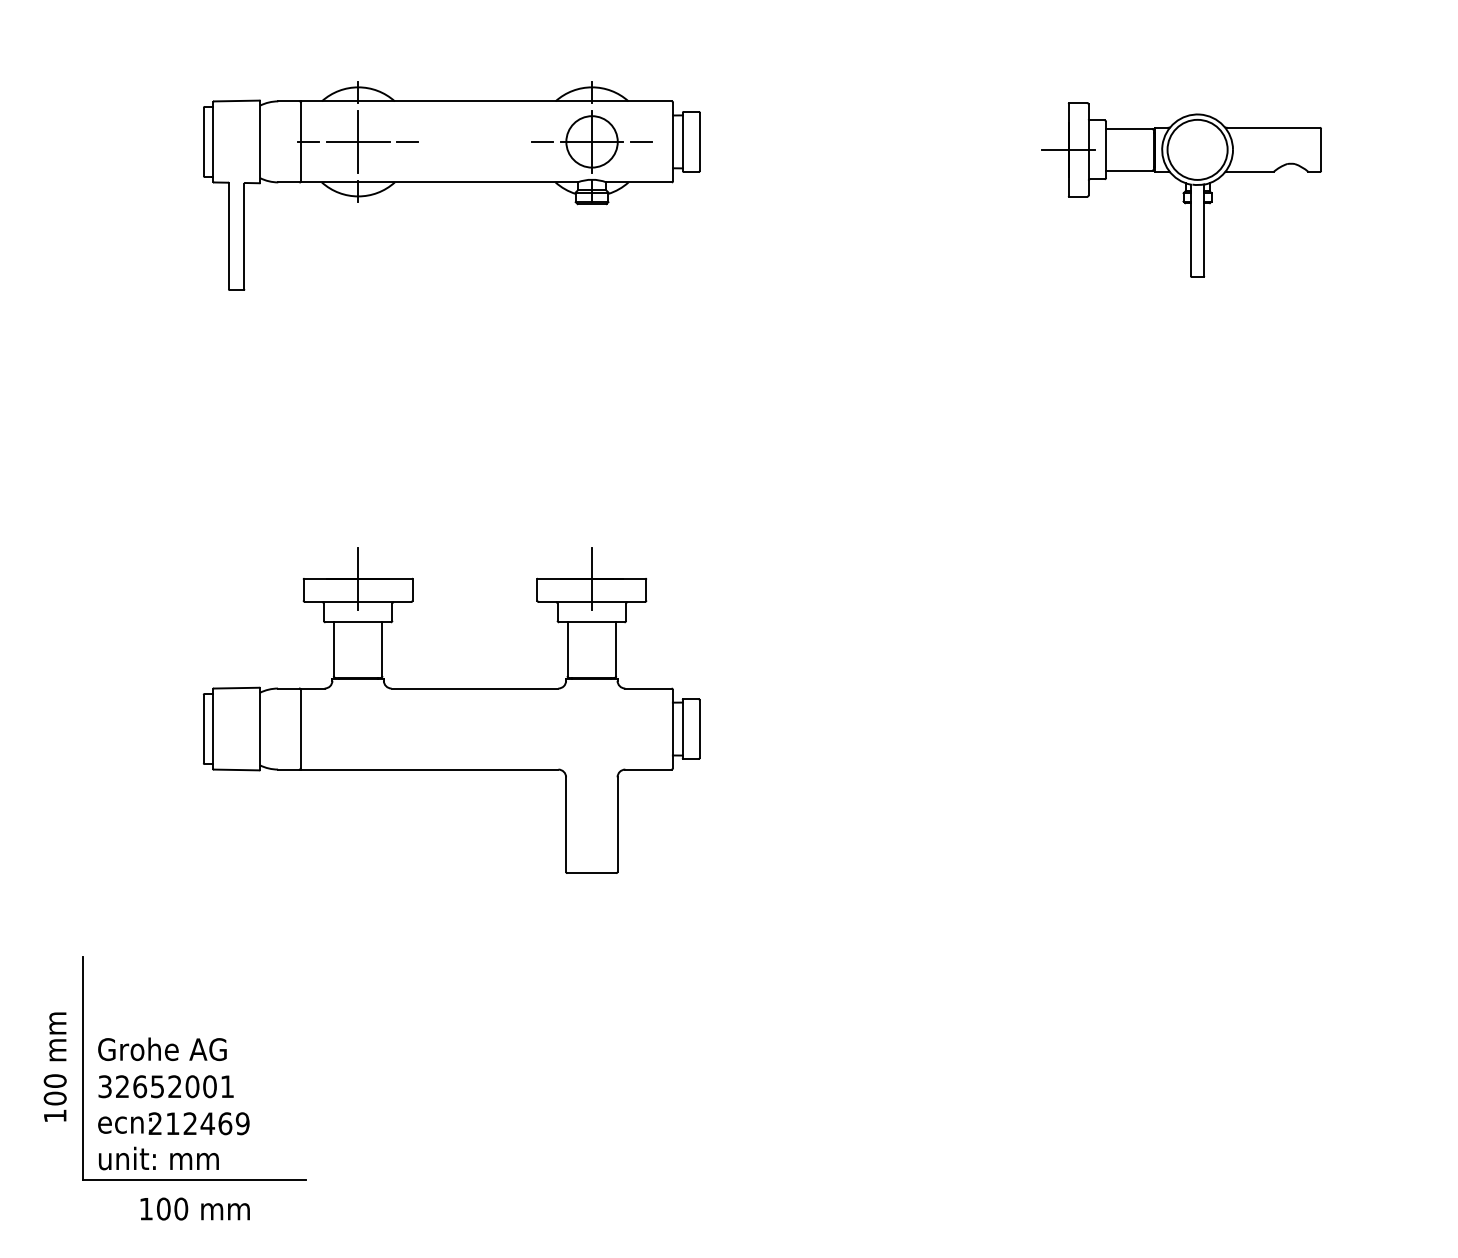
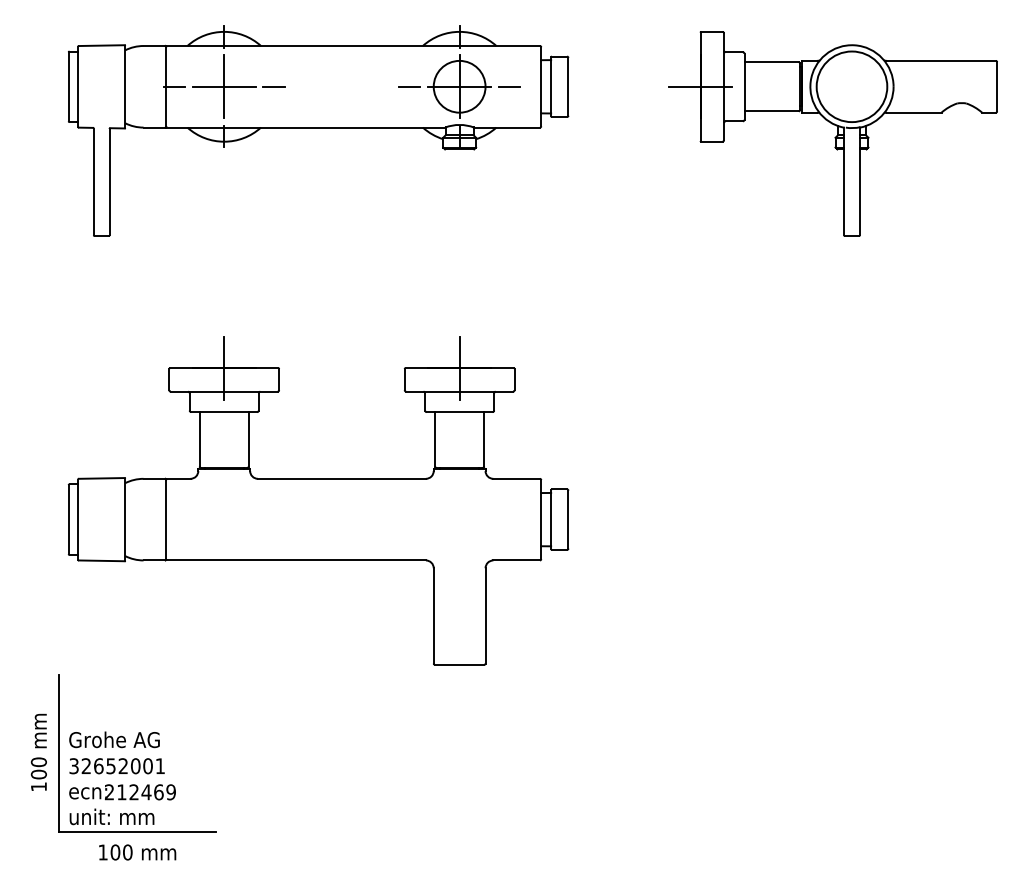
part: (451, 185) -> (318, 130), size x1.43
part: (1180, 189) -> (832, 133), size x1.67
part: (451, 709) -> (318, 500), size x1.43

